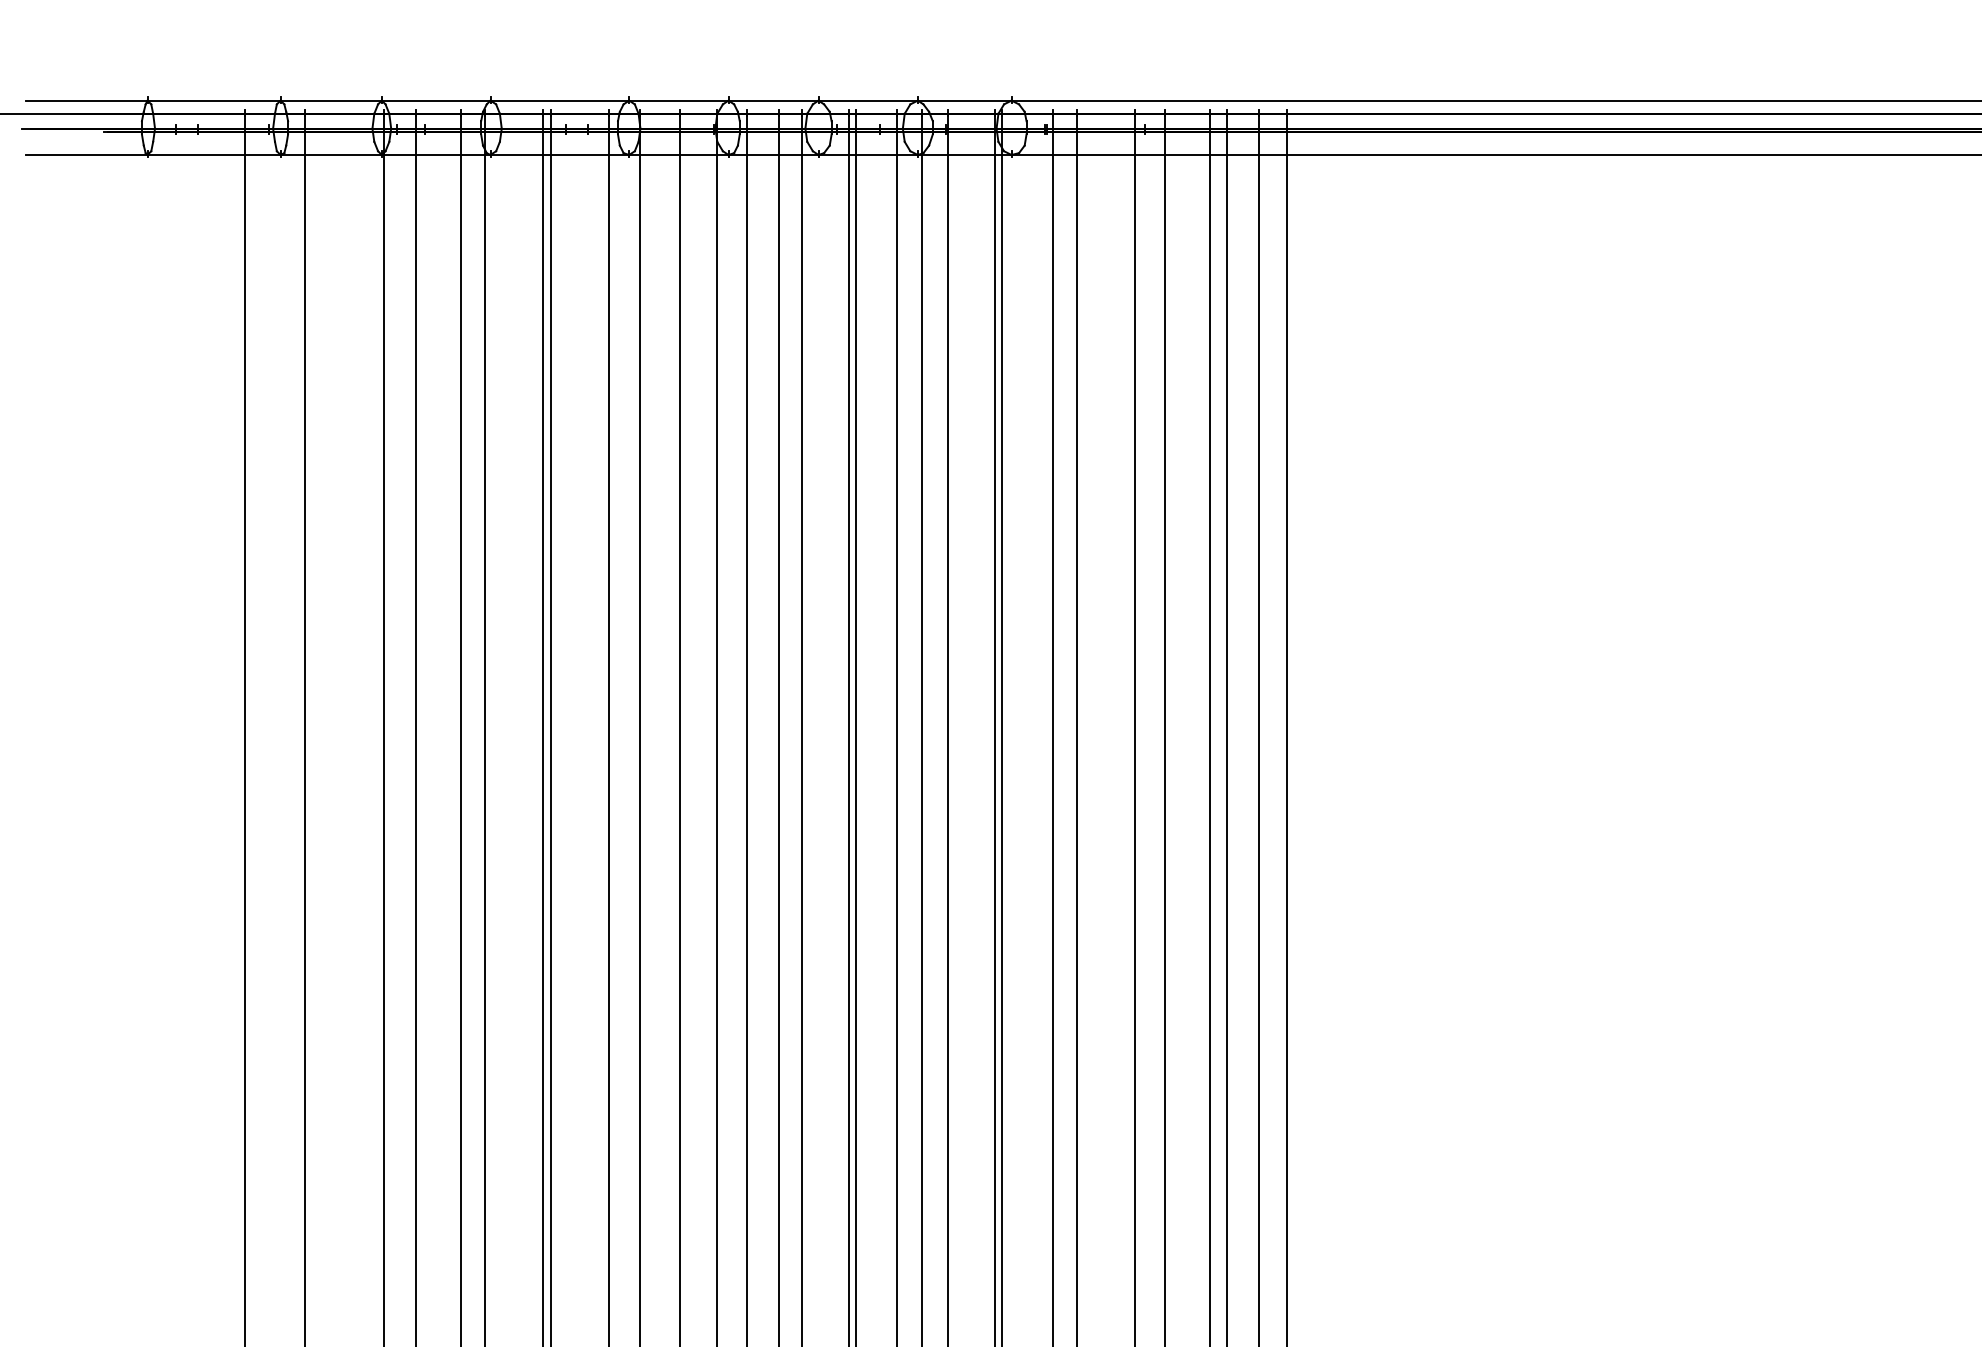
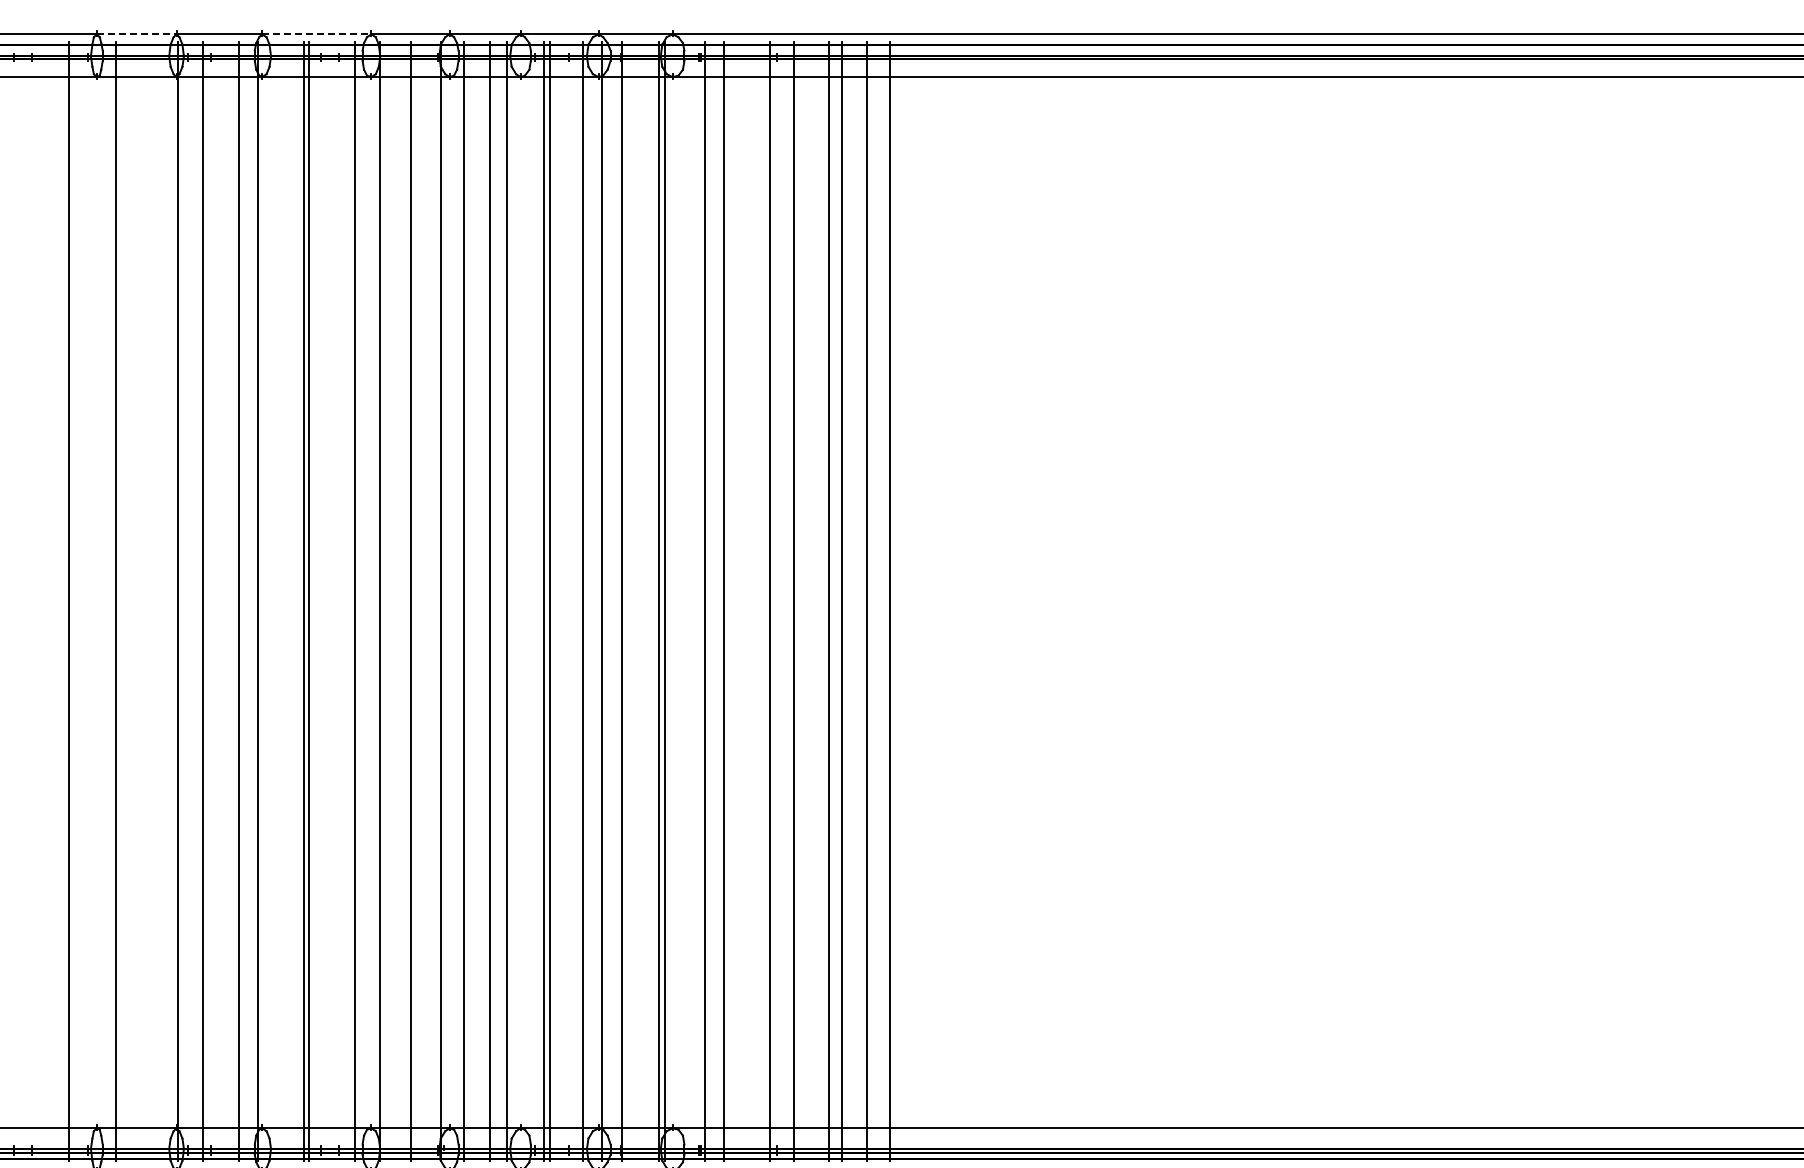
line: (330, 100) -> (136, 34), solid -> dashed
line: (559, 100) -> (316, 34), solid -> dashed

